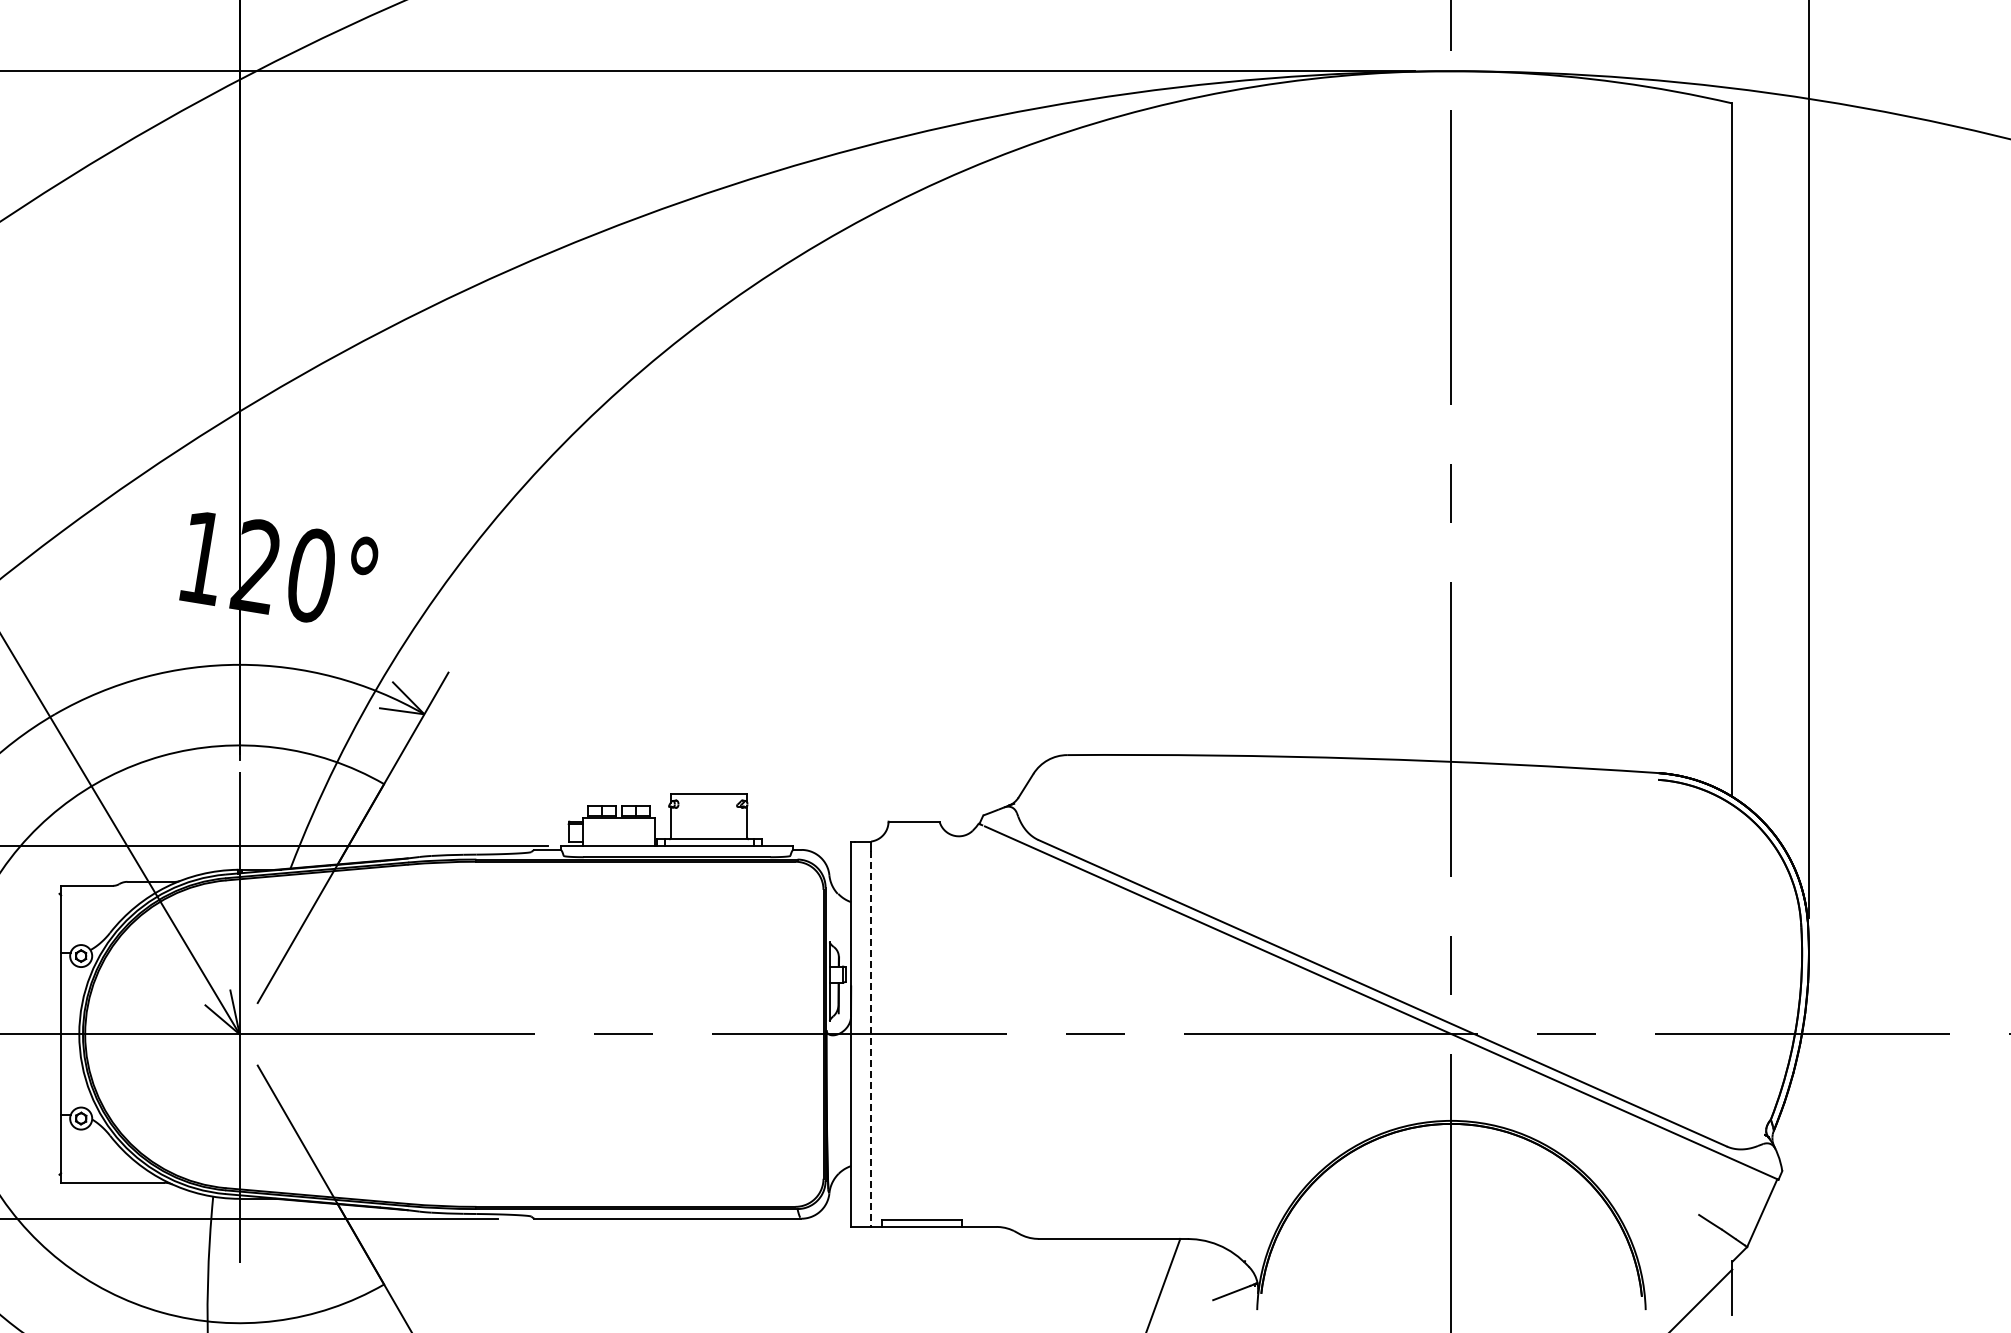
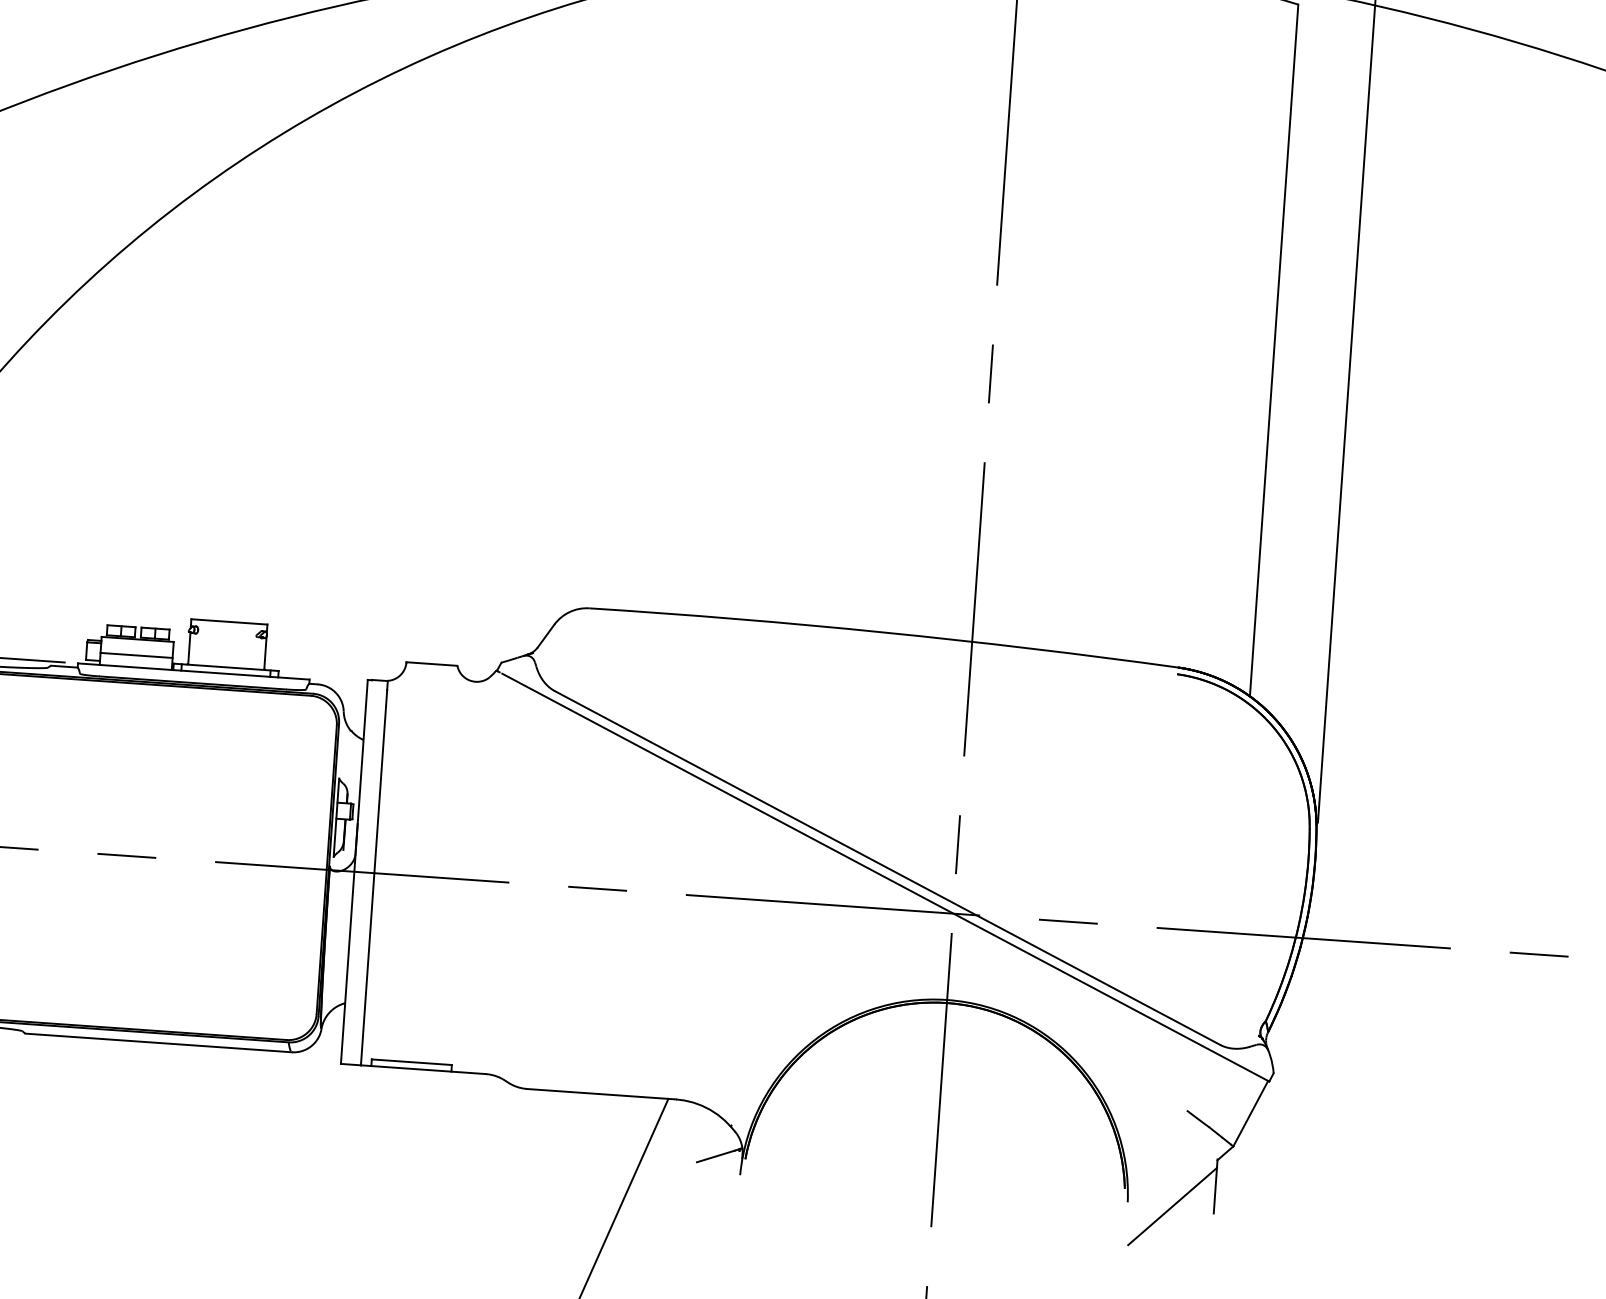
line: (618, 833) -> (136, 655), added
line: (871, 1039) -> (374, 878), dashed -> solid

